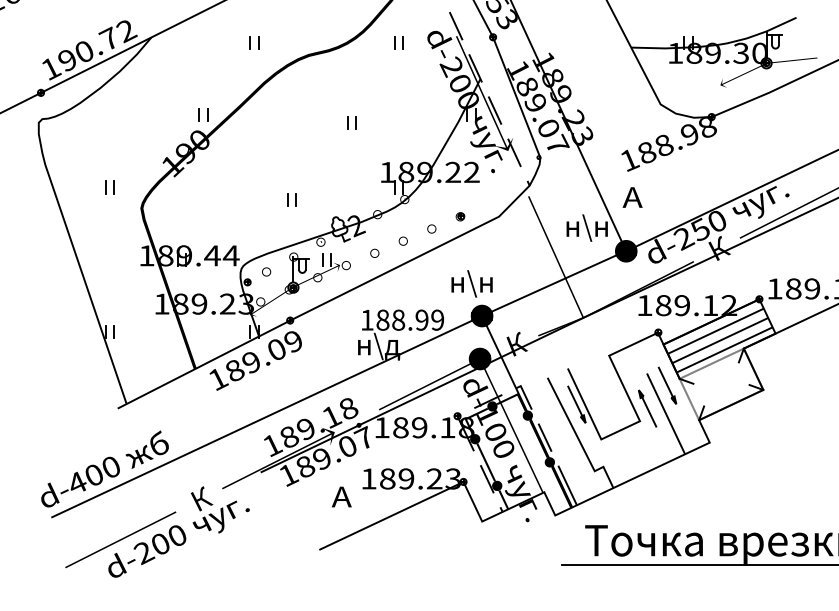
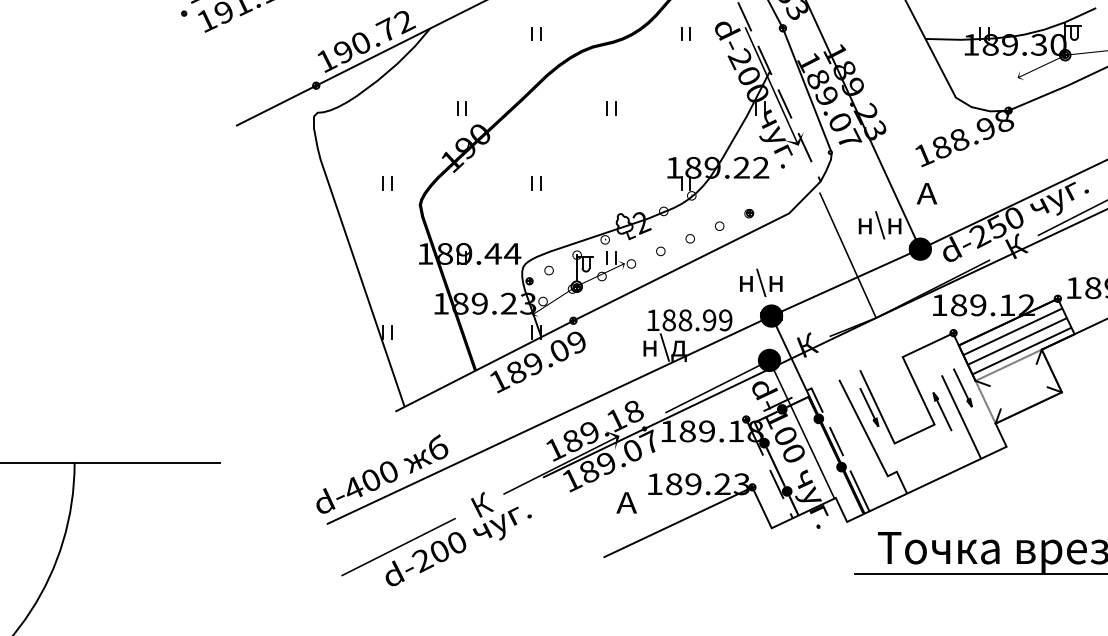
part: (203, 114) -> (461, 108), moved
part: (352, 122) -> (611, 108), moved
part: (292, 200) -> (536, 183), moved

